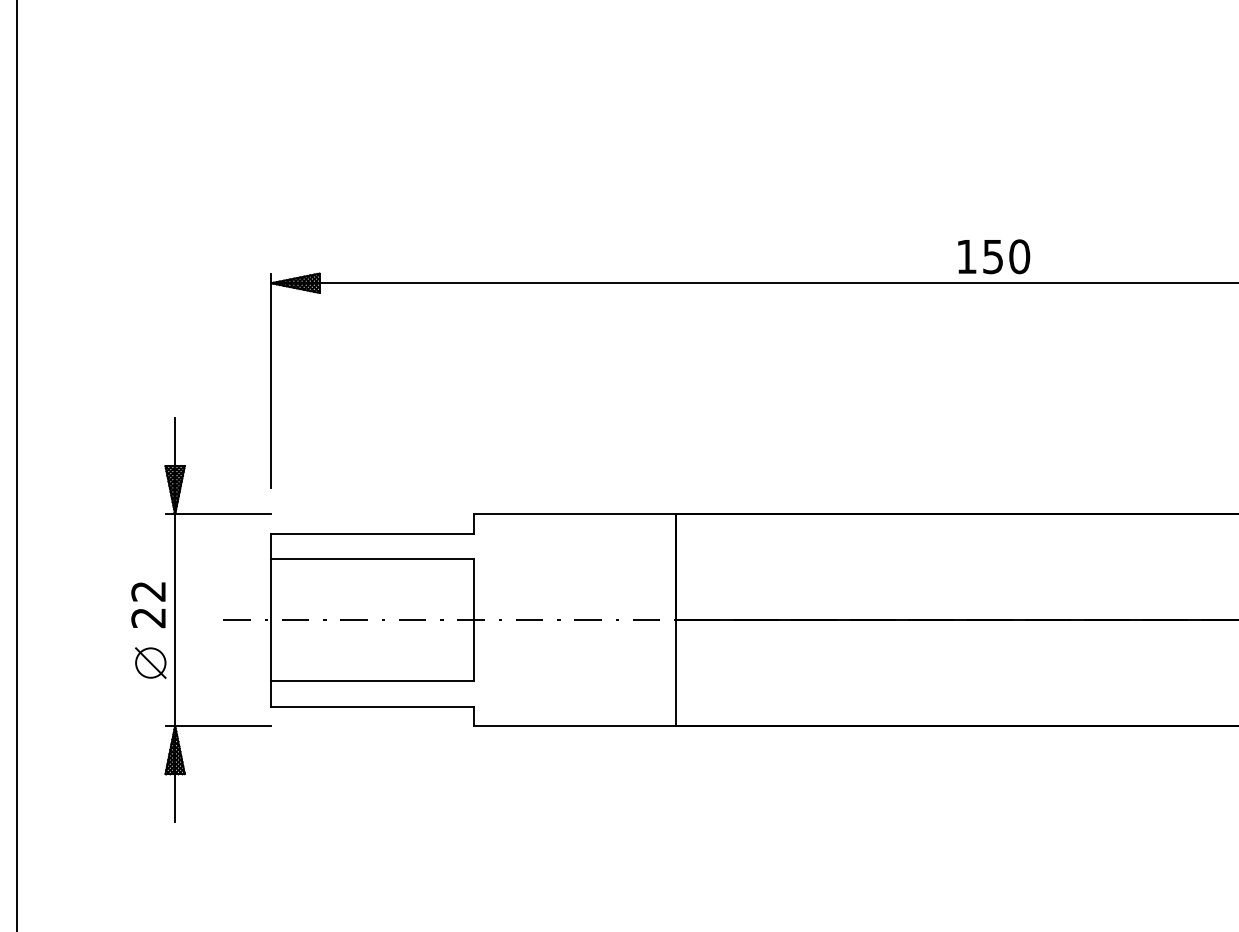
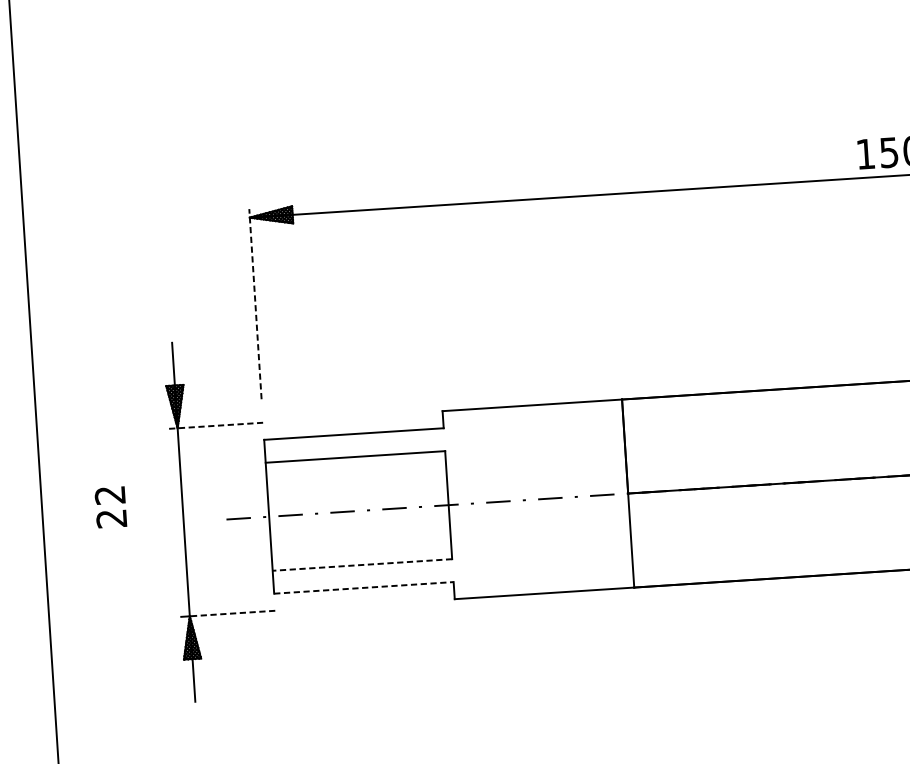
line: (271, 380) -> (255, 303), solid -> dashed
line: (218, 514) -> (216, 426), solid -> dashed
text: (148, 605) -> (110, 507), moved
part: (150, 662) -> (164, 561), removed
line: (371, 680) -> (361, 564), solid -> dashed
line: (372, 706) -> (363, 587), solid -> dashed
line: (222, 726) -> (231, 614), solid -> dashed

